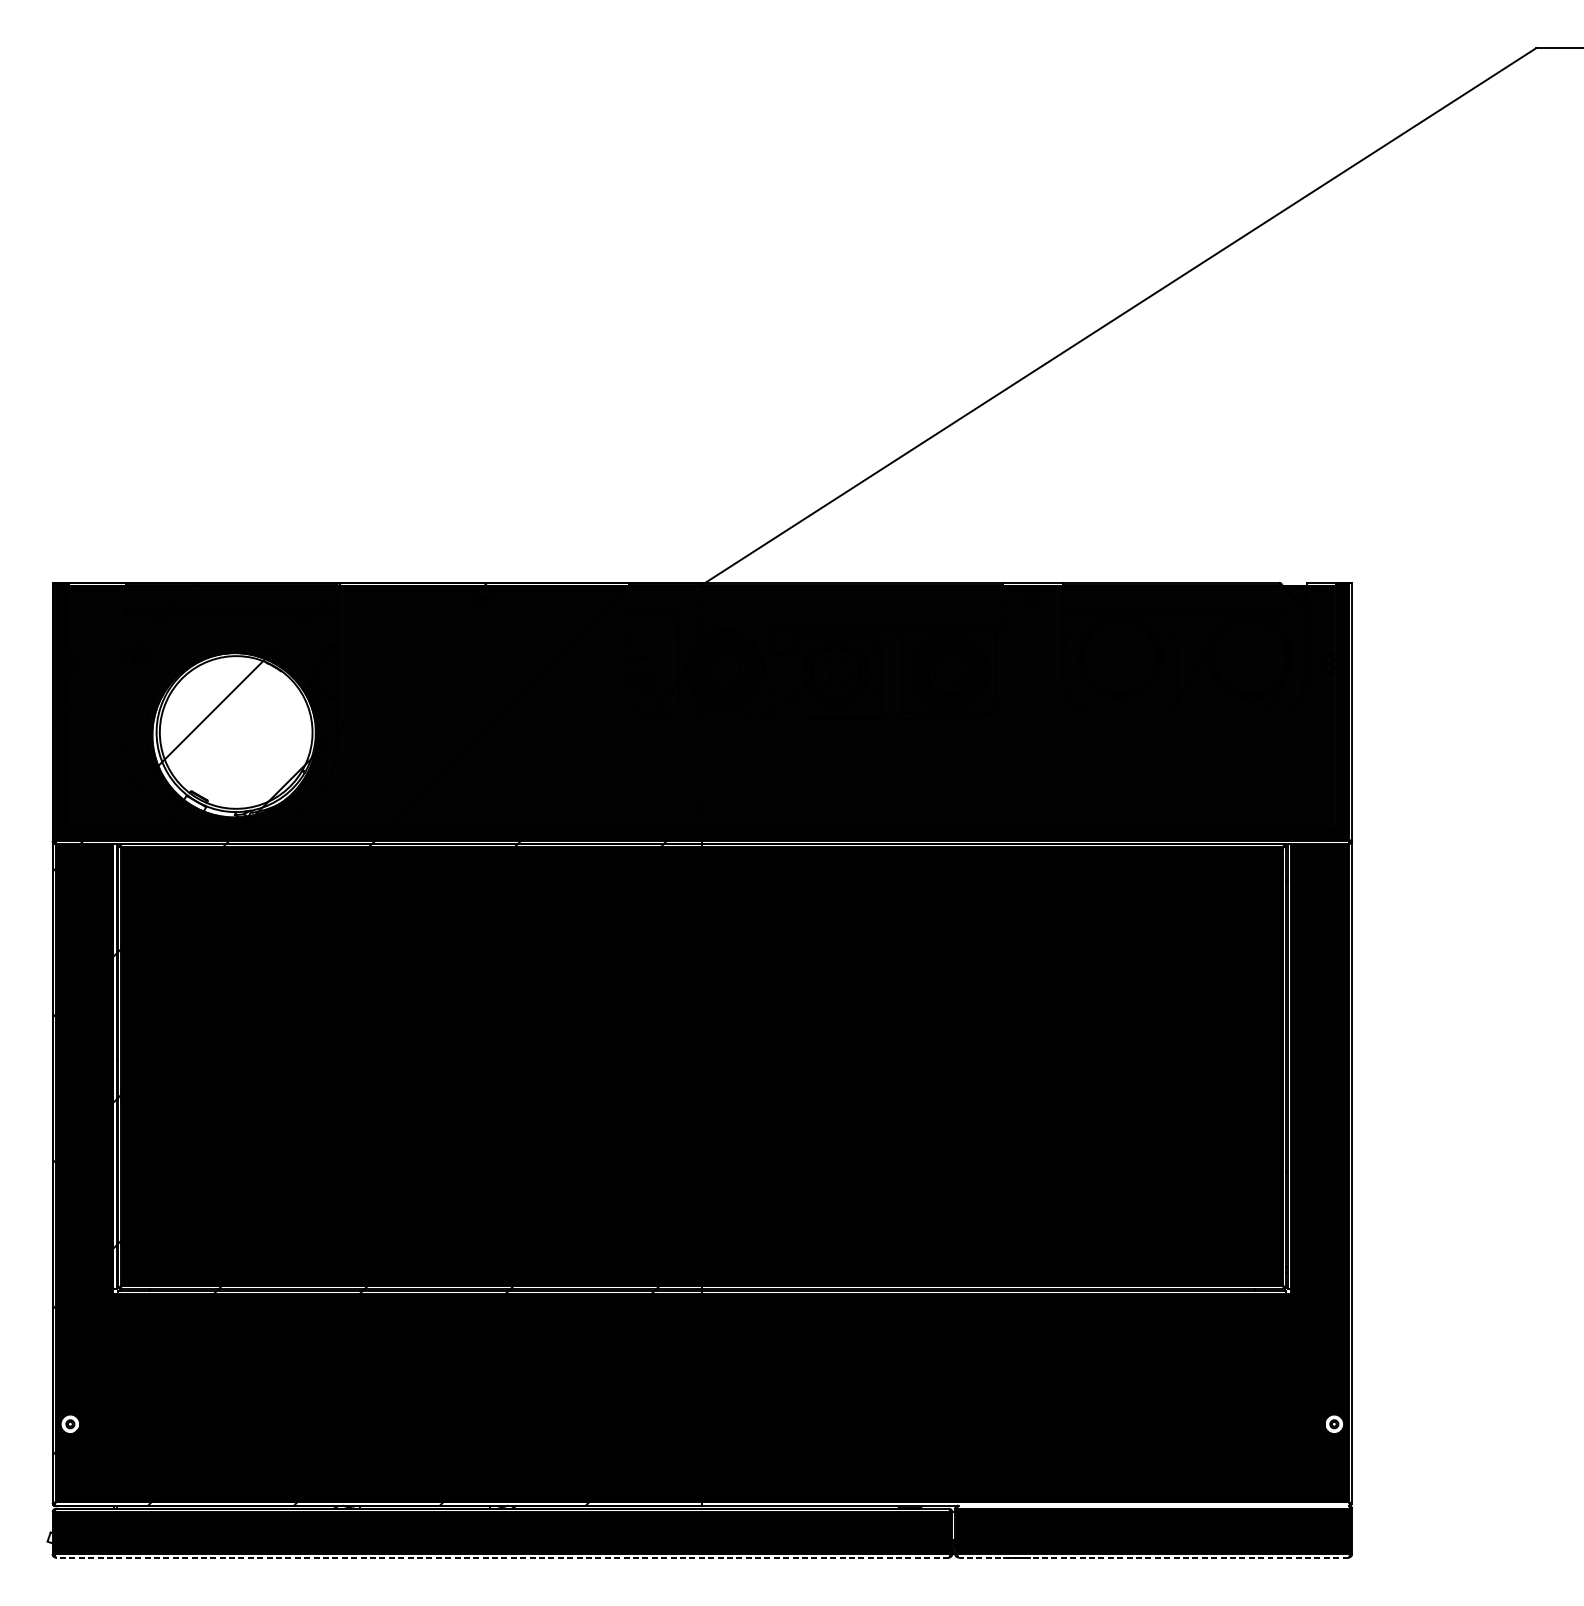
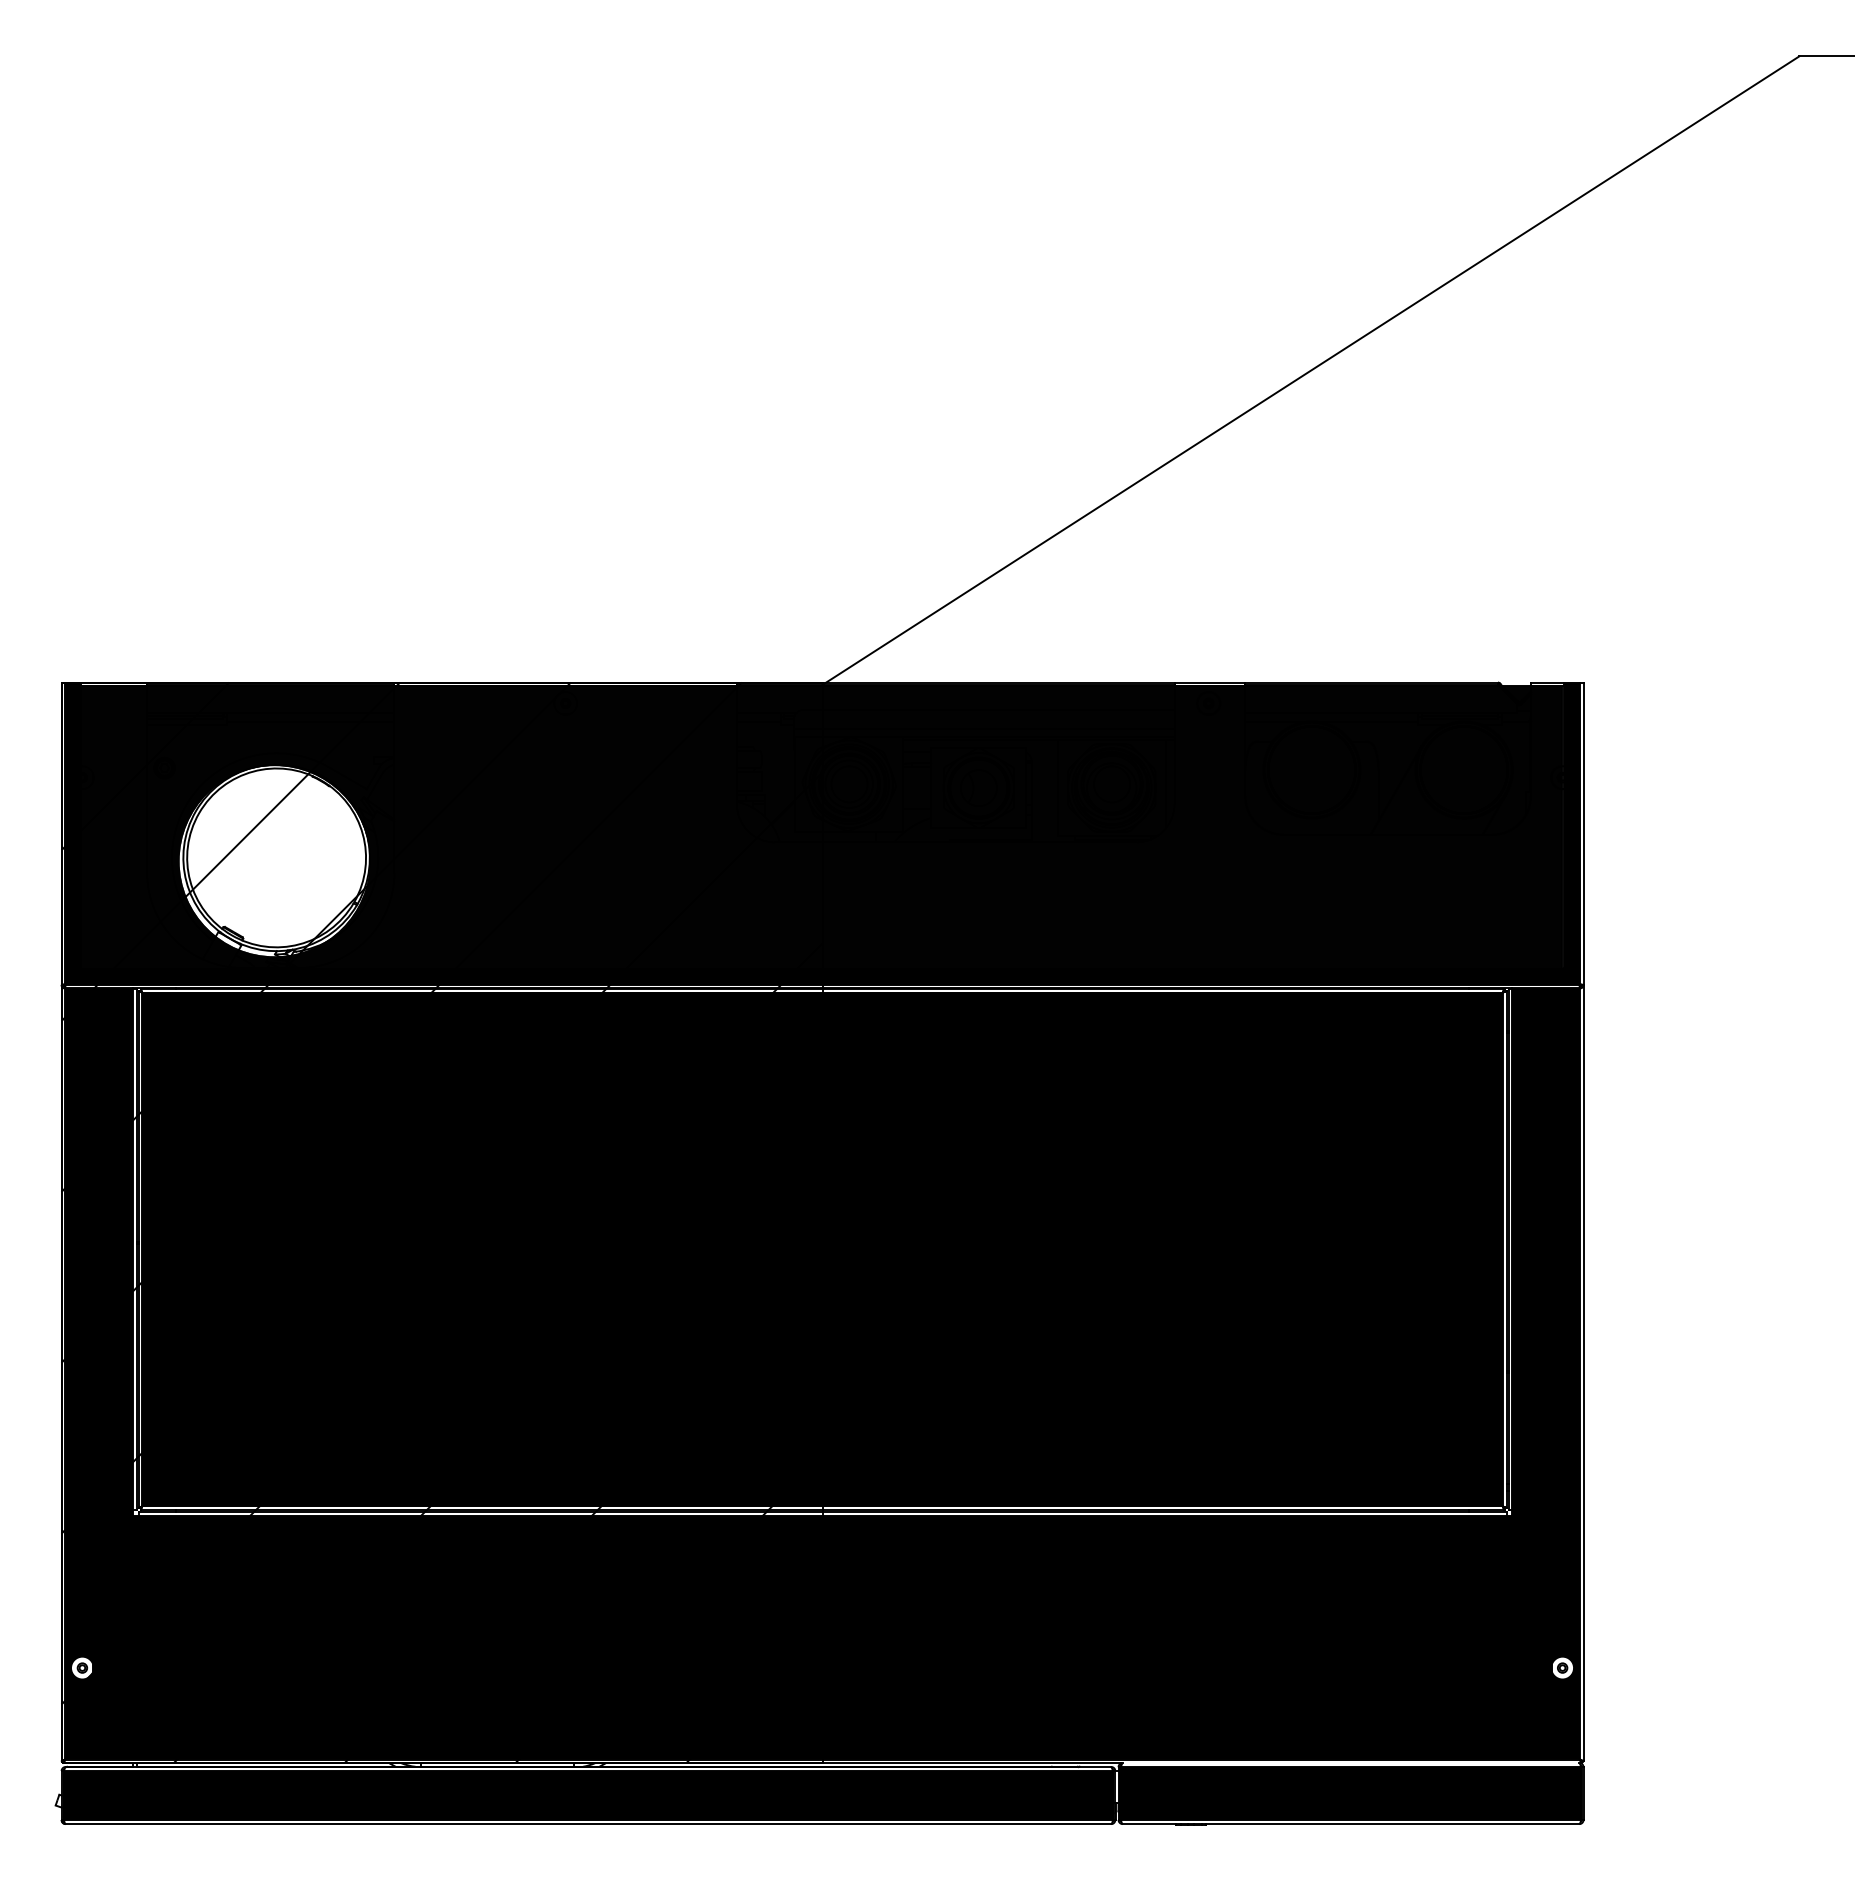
line: (502, 1557) -> (588, 1824), dashed -> solid
line: (1153, 1557) -> (1350, 1824), dashed -> solid

